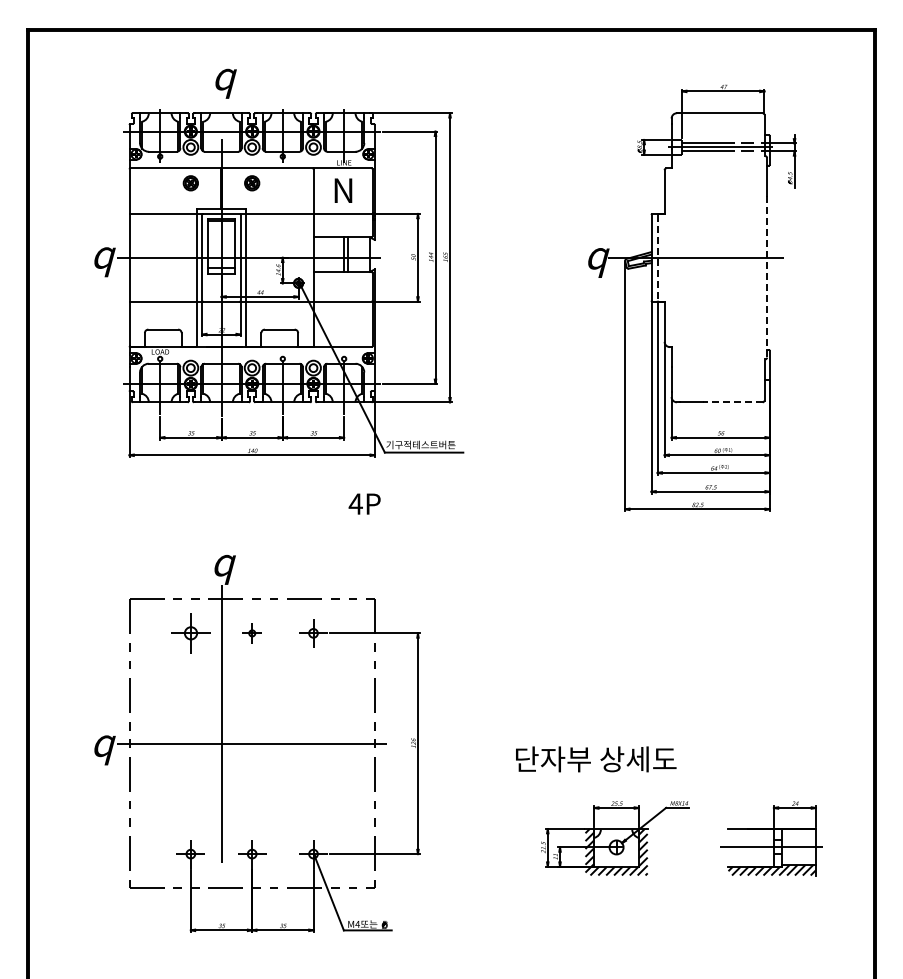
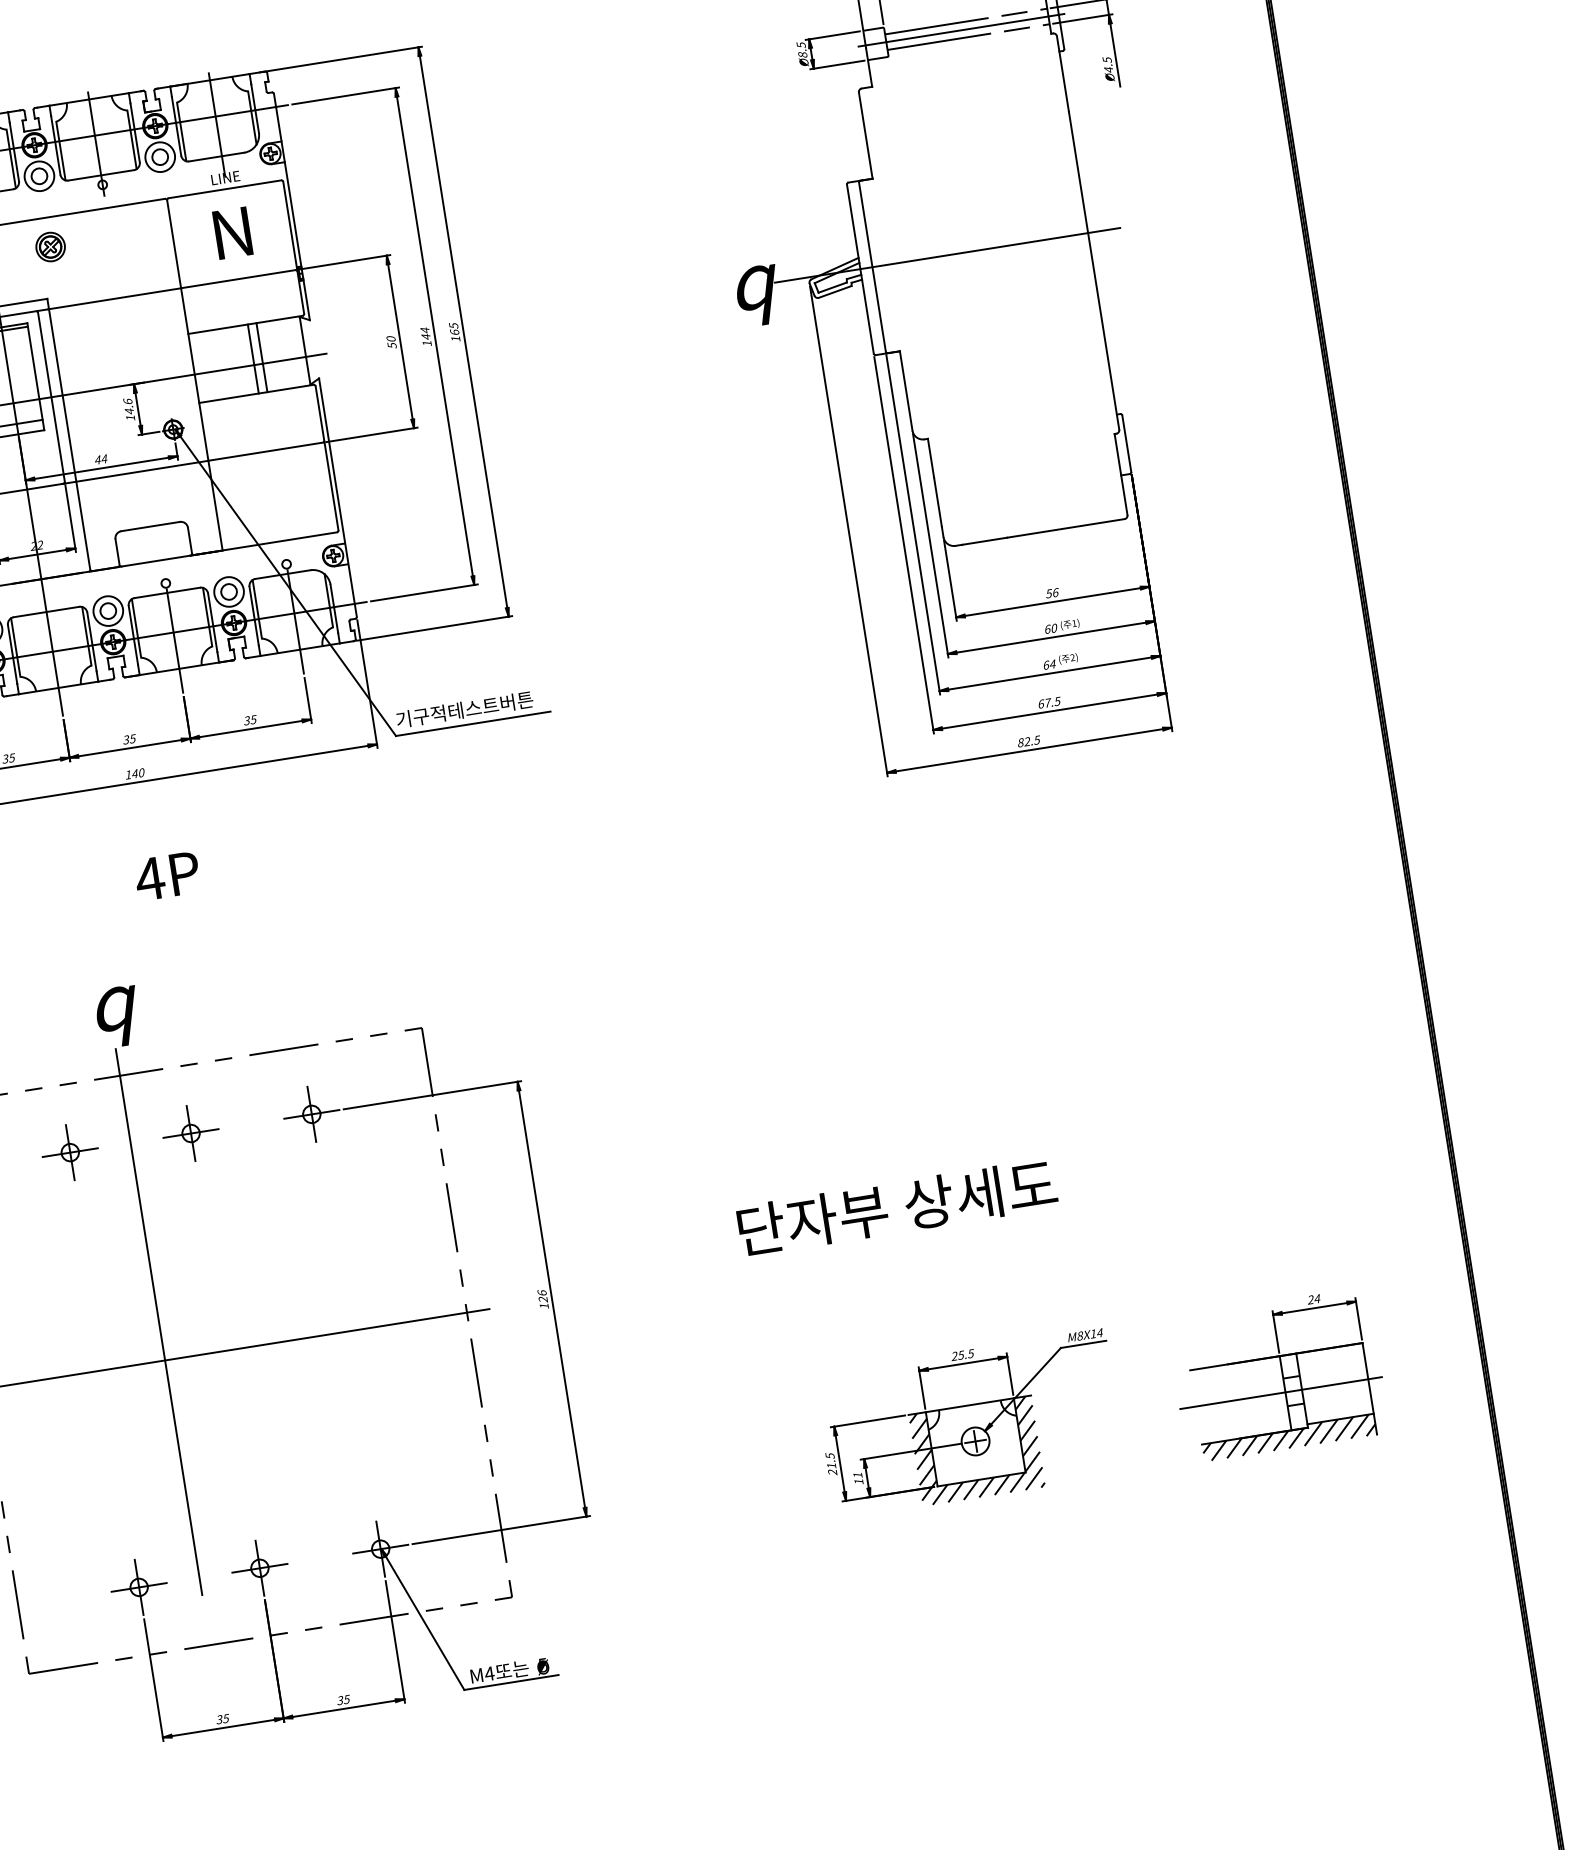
line: (657, 257) -> (872, 266), dashed -> solid
line: (767, 276) -> (1094, 269), dashed -> solid
line: (732, 402) -> (1065, 528), dashed -> solid
text: (364, 503) -> (166, 875), moved
part: (190, 633) -> (69, 1152), size x0.71
part: (252, 633) -> (191, 1133), size x1.43
text: (596, 759) -> (897, 1207), moved

